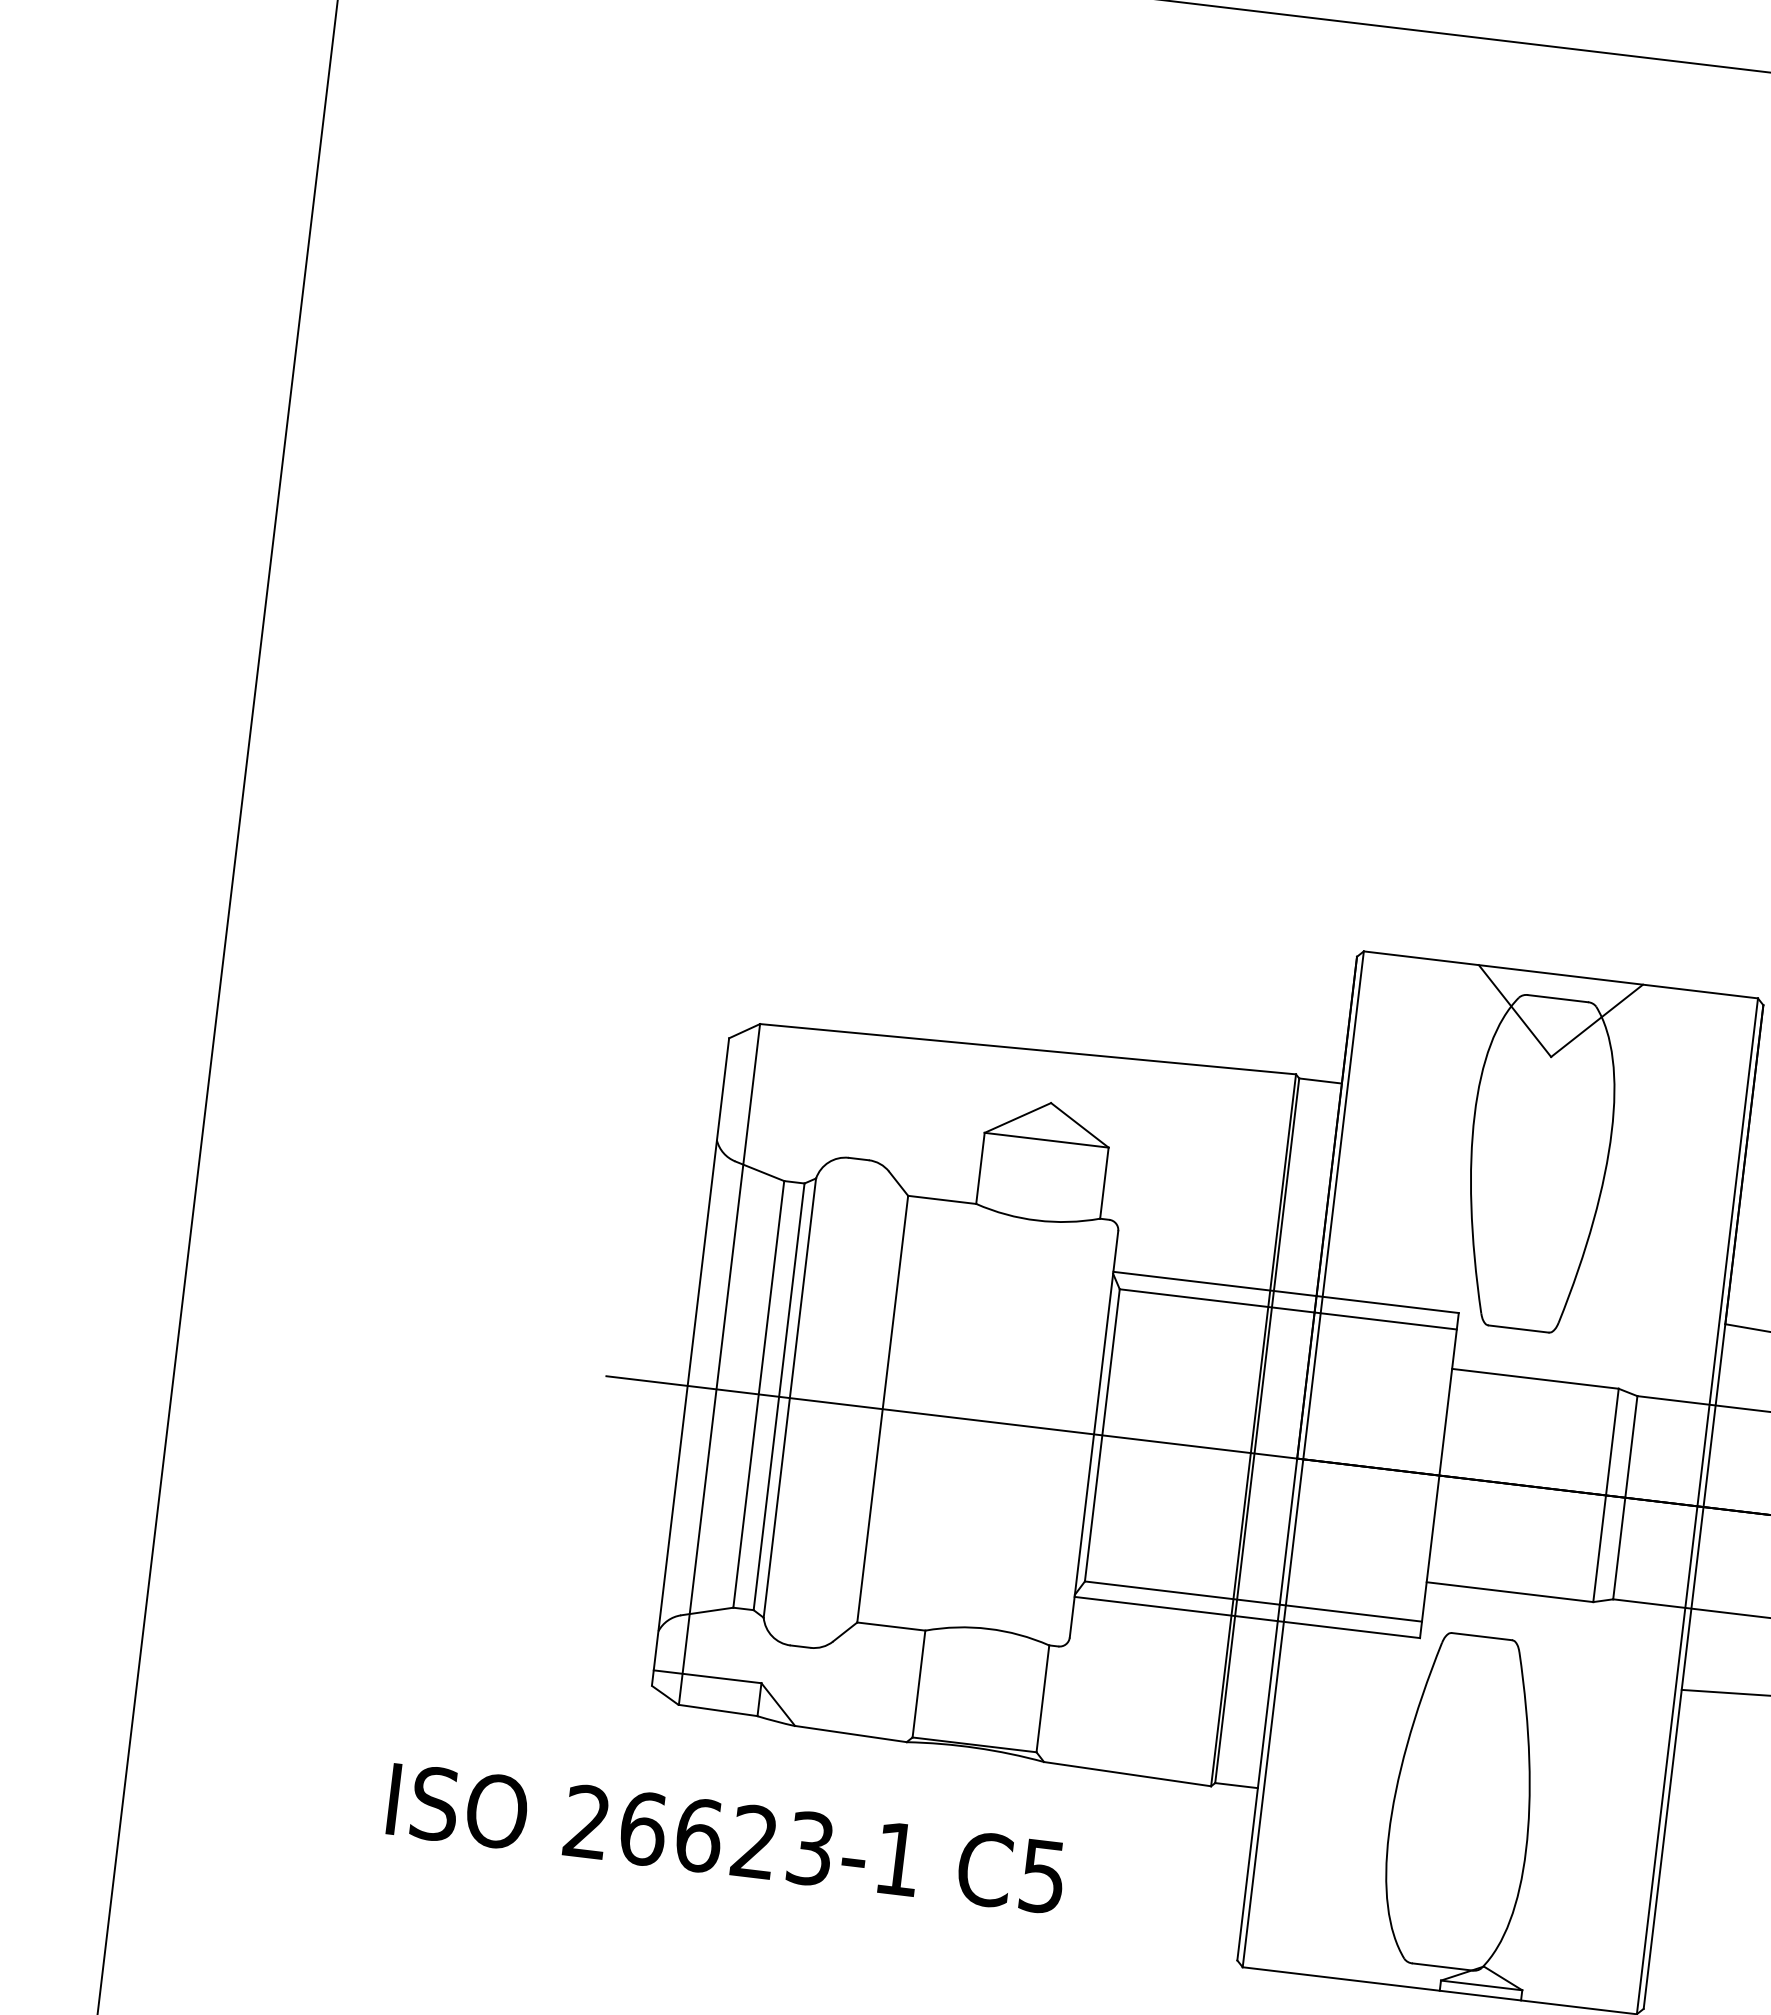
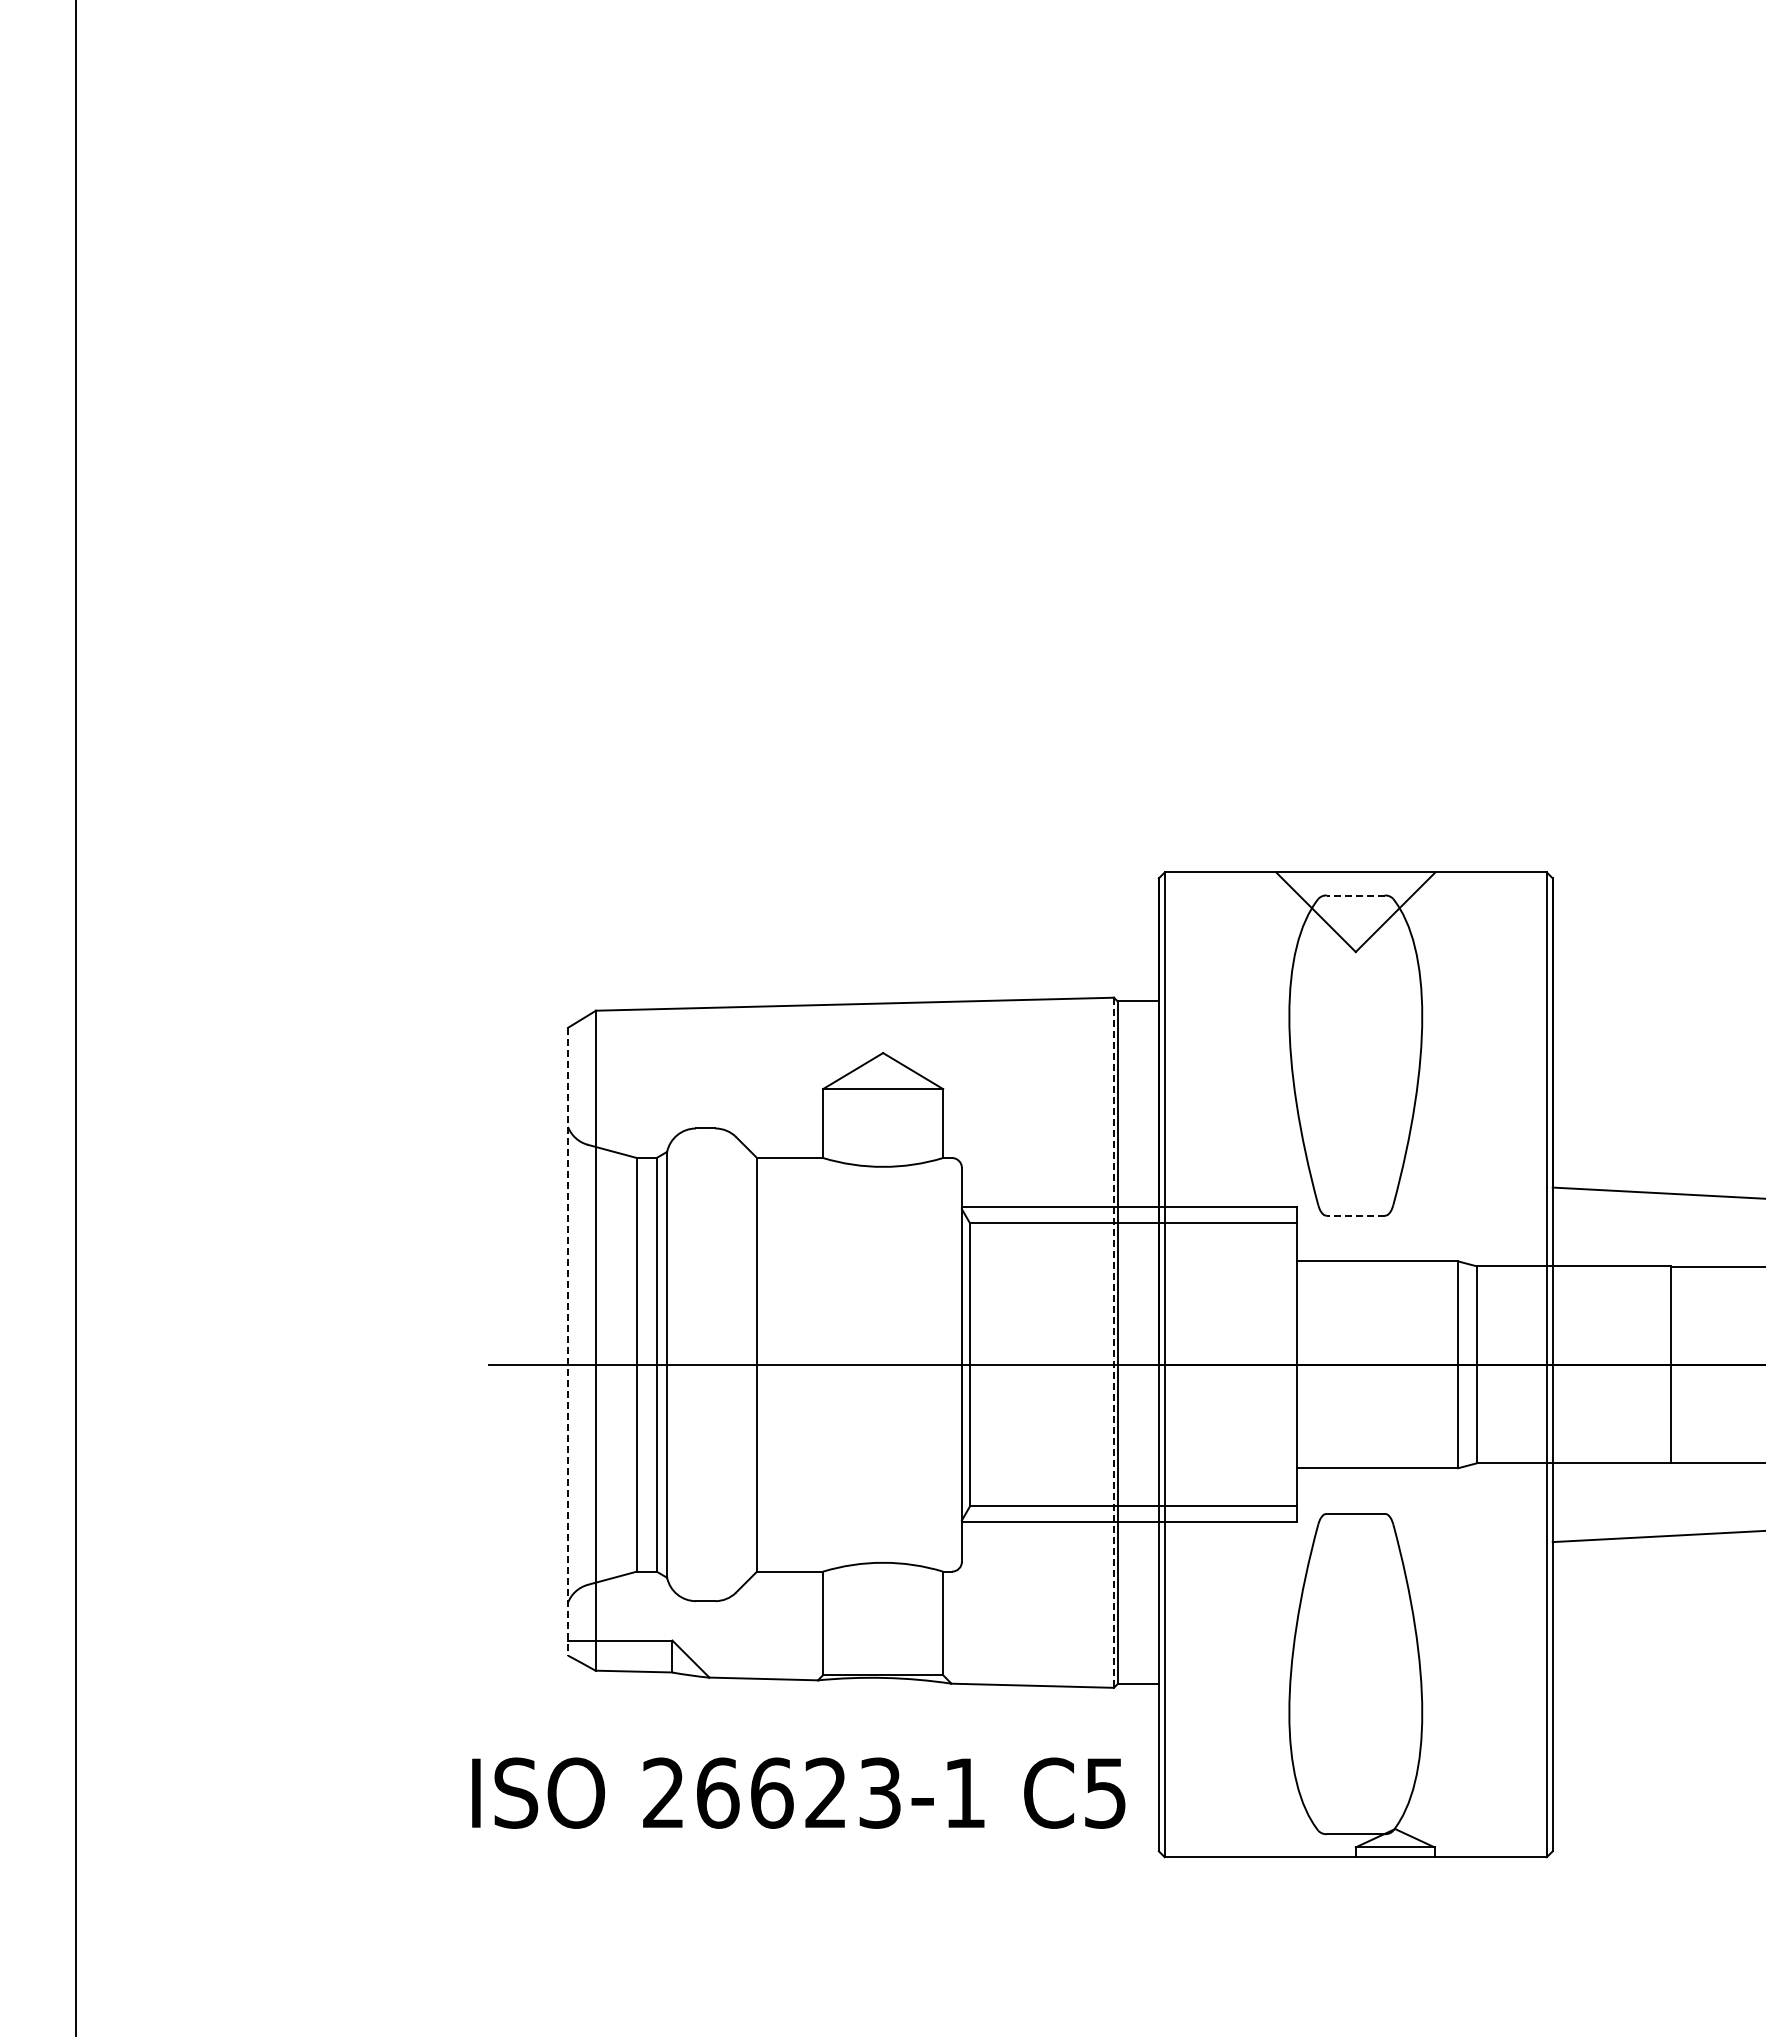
line: (1557, 998) -> (1355, 895), solid -> dashed
line: (1518, 1328) -> (1355, 1215), solid -> dashed
line: (691, 1361) -> (568, 1341), solid -> dashed
line: (1253, 1431) -> (1113, 1343), solid -> dashed
text: (726, 1837) -> (798, 1792), moved

